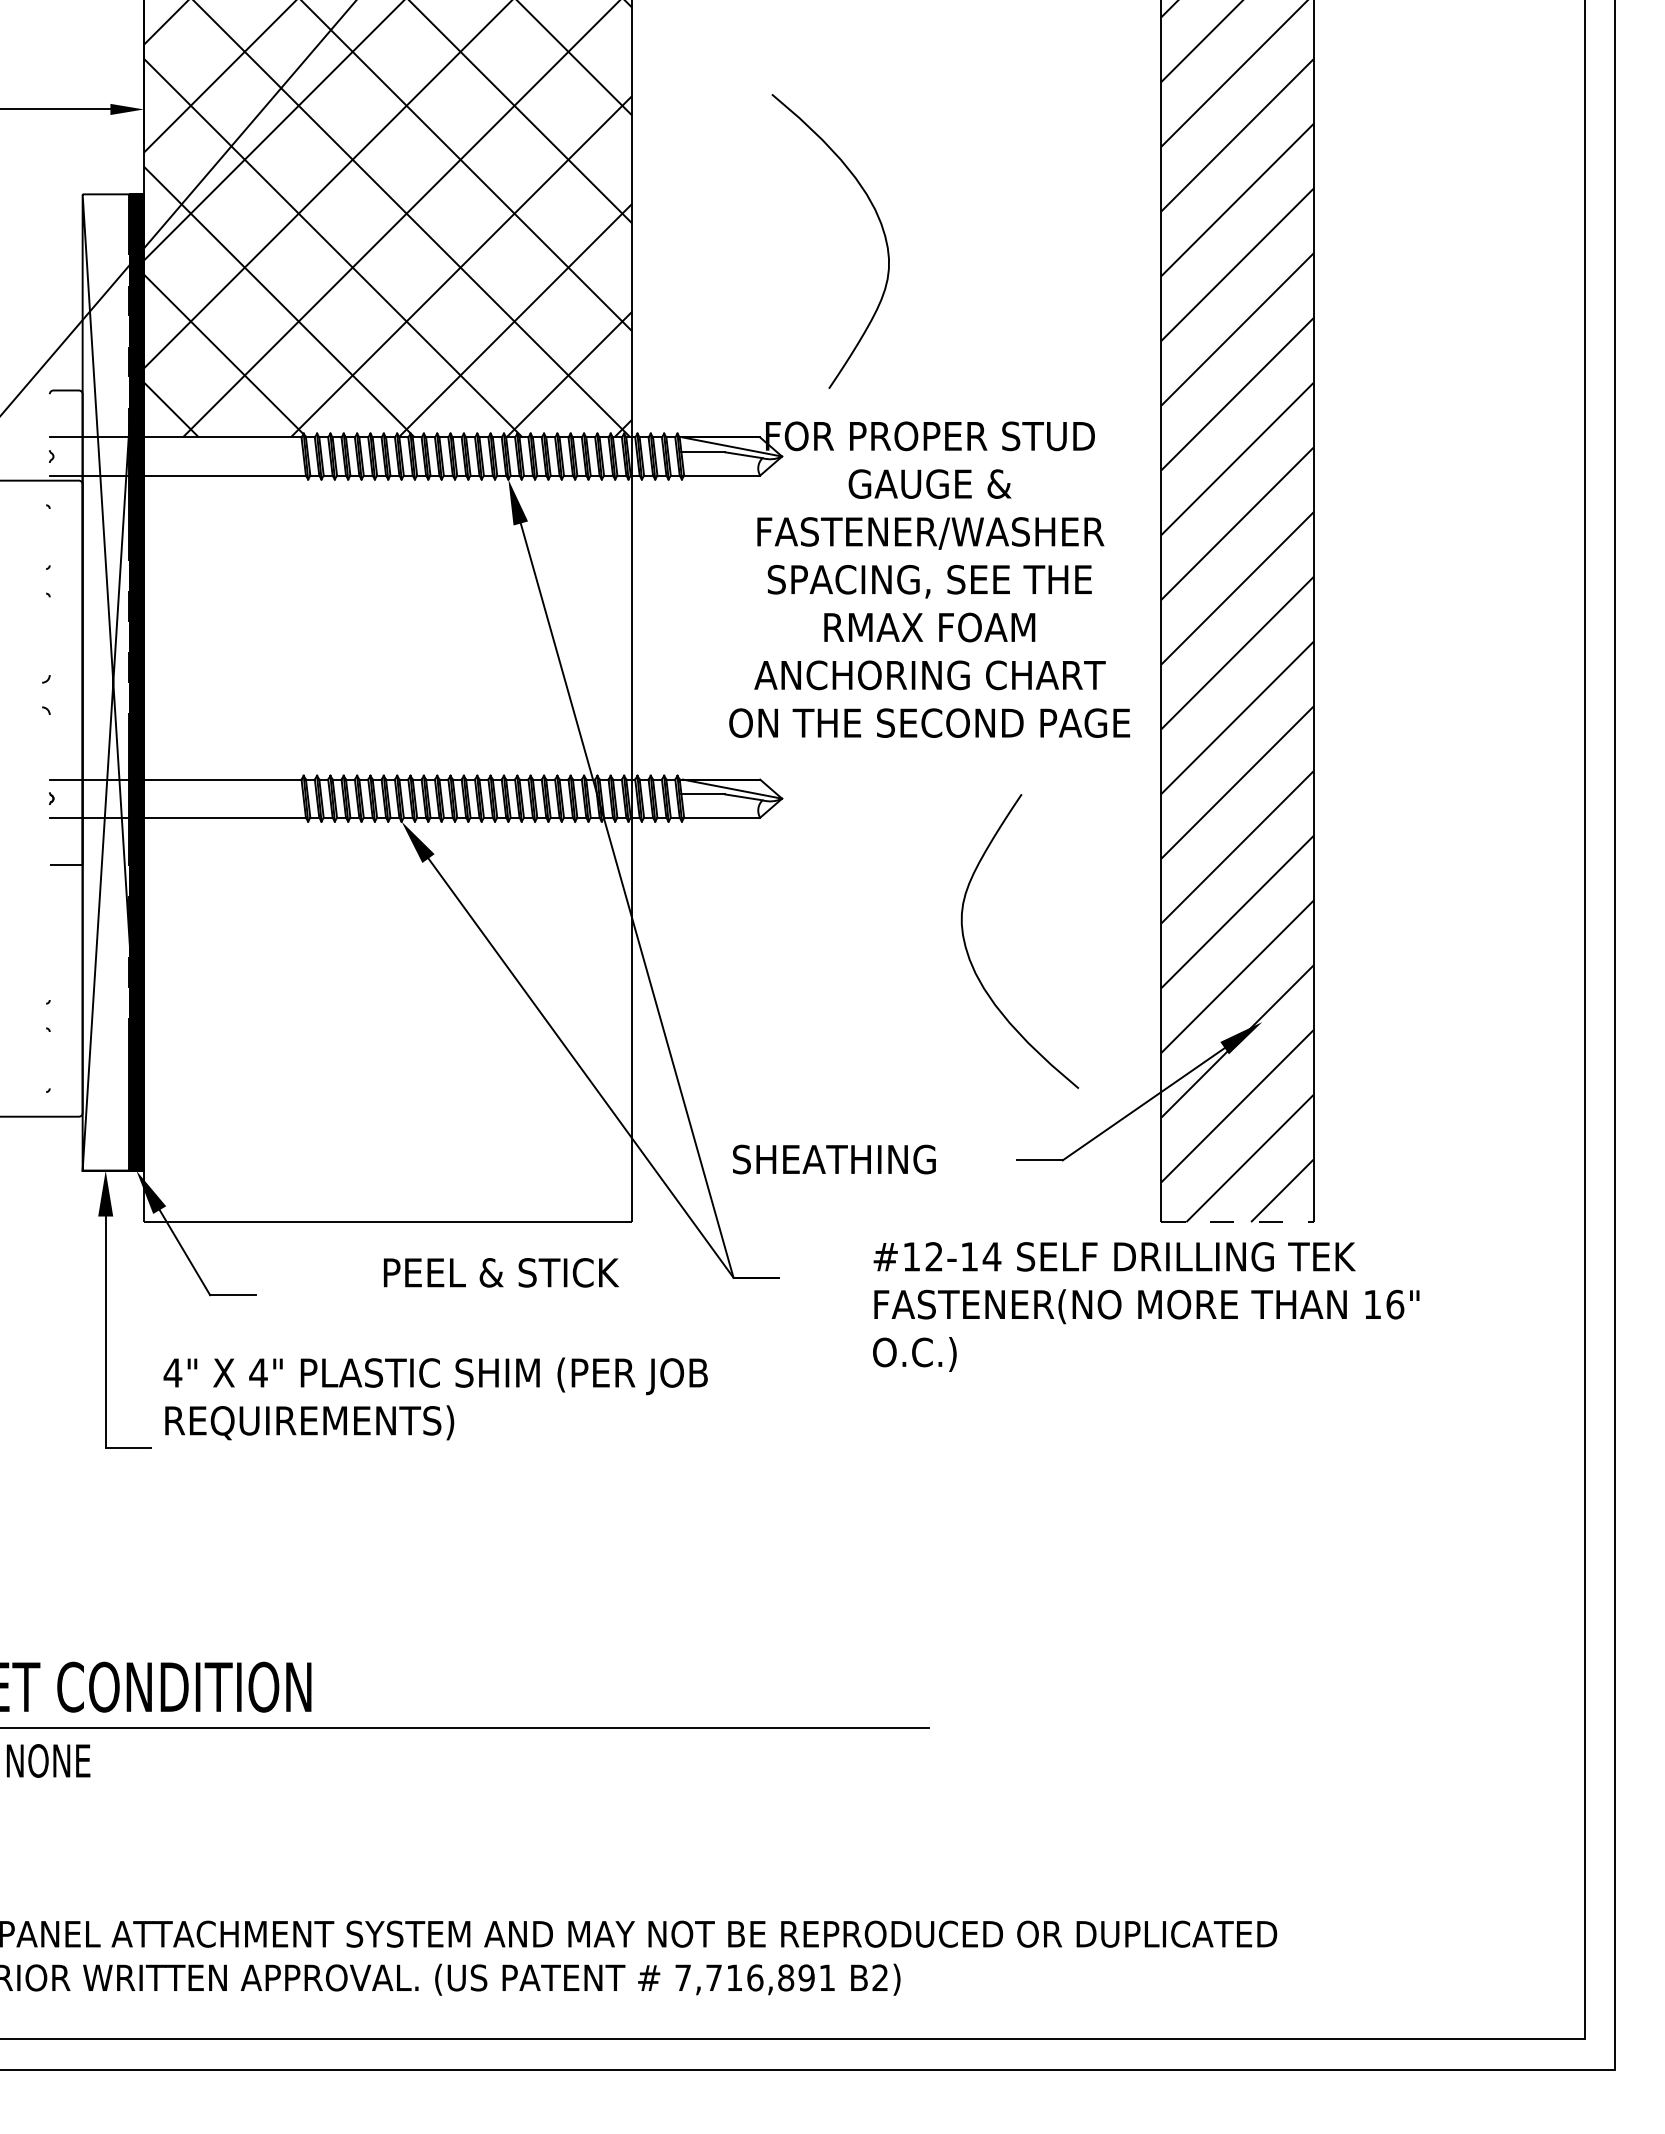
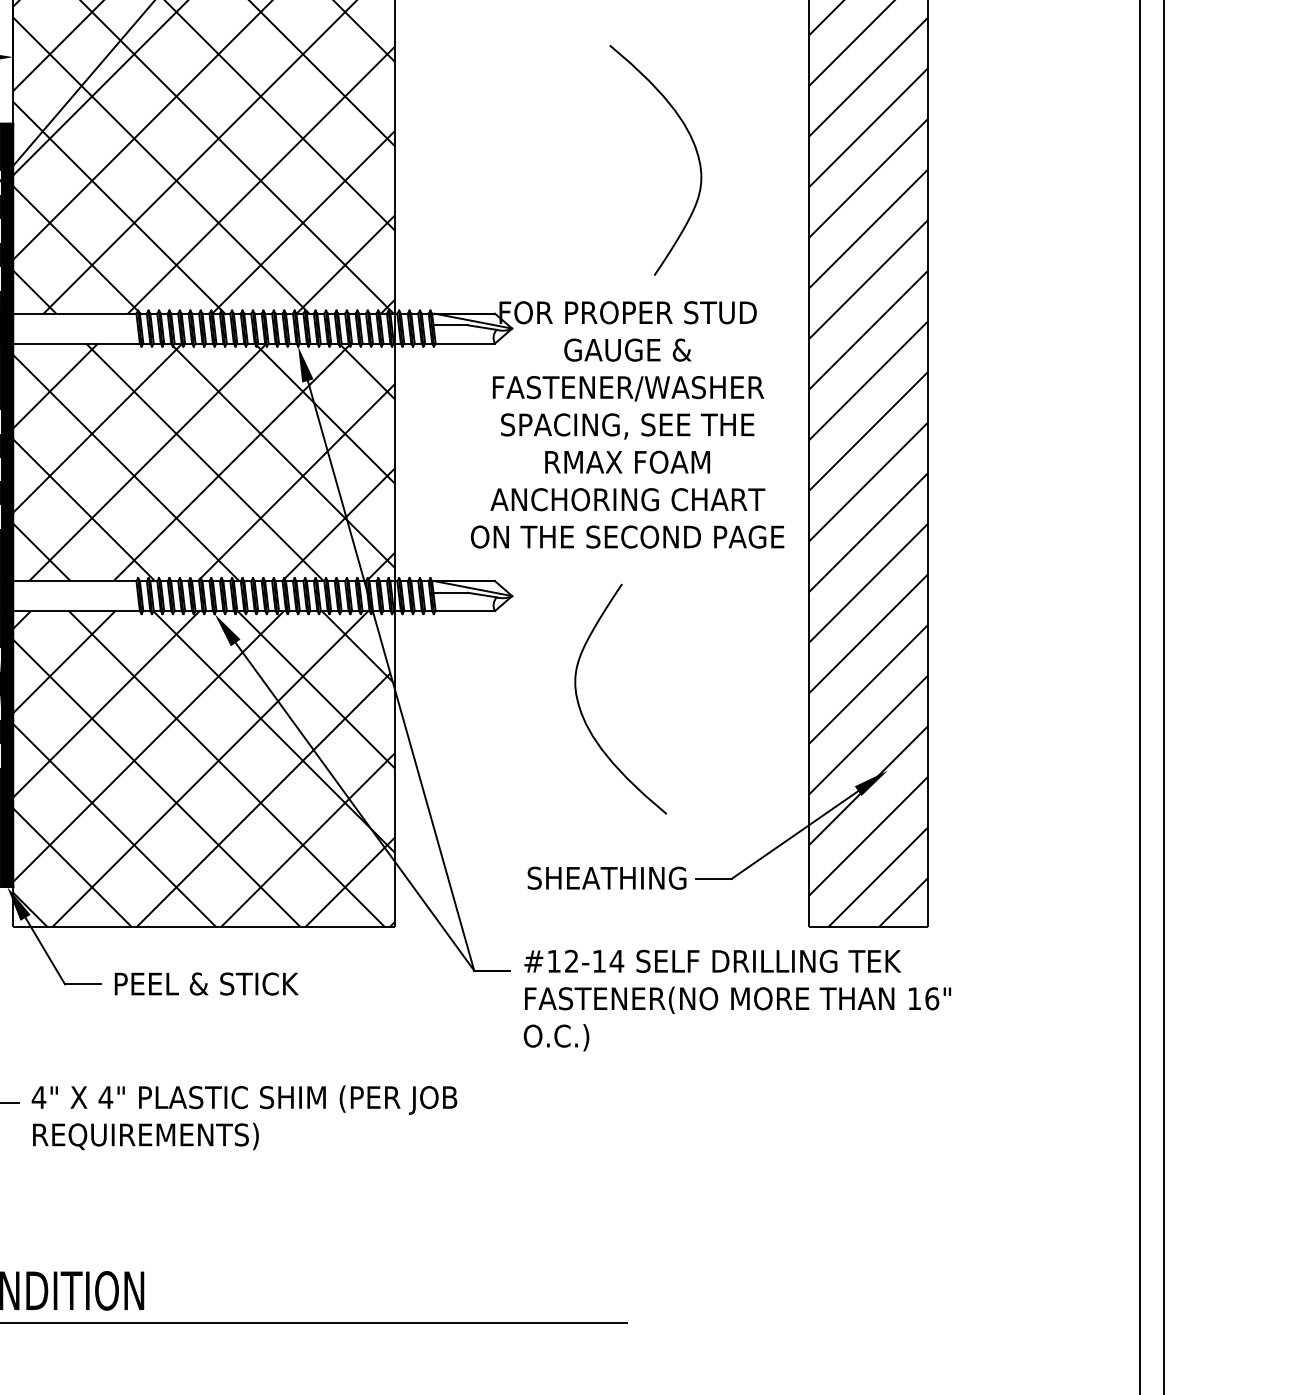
curve: (878, 220) -> (693, 144), moved
hatch: (388, 627) -> (204, 462), added
curve: (970, 958) -> (582, 712), moved
hatch: (388, 1019) -> (204, 768), added
text: (834, 1159) -> (607, 878), moved
line: (1238, 1222) -> (869, 927), dashed -> solid
text: (501, 1272) -> (206, 983), moved
text: (1146, 1306) -> (737, 1000), moved
text: (435, 1398) -> (244, 1117), moved

